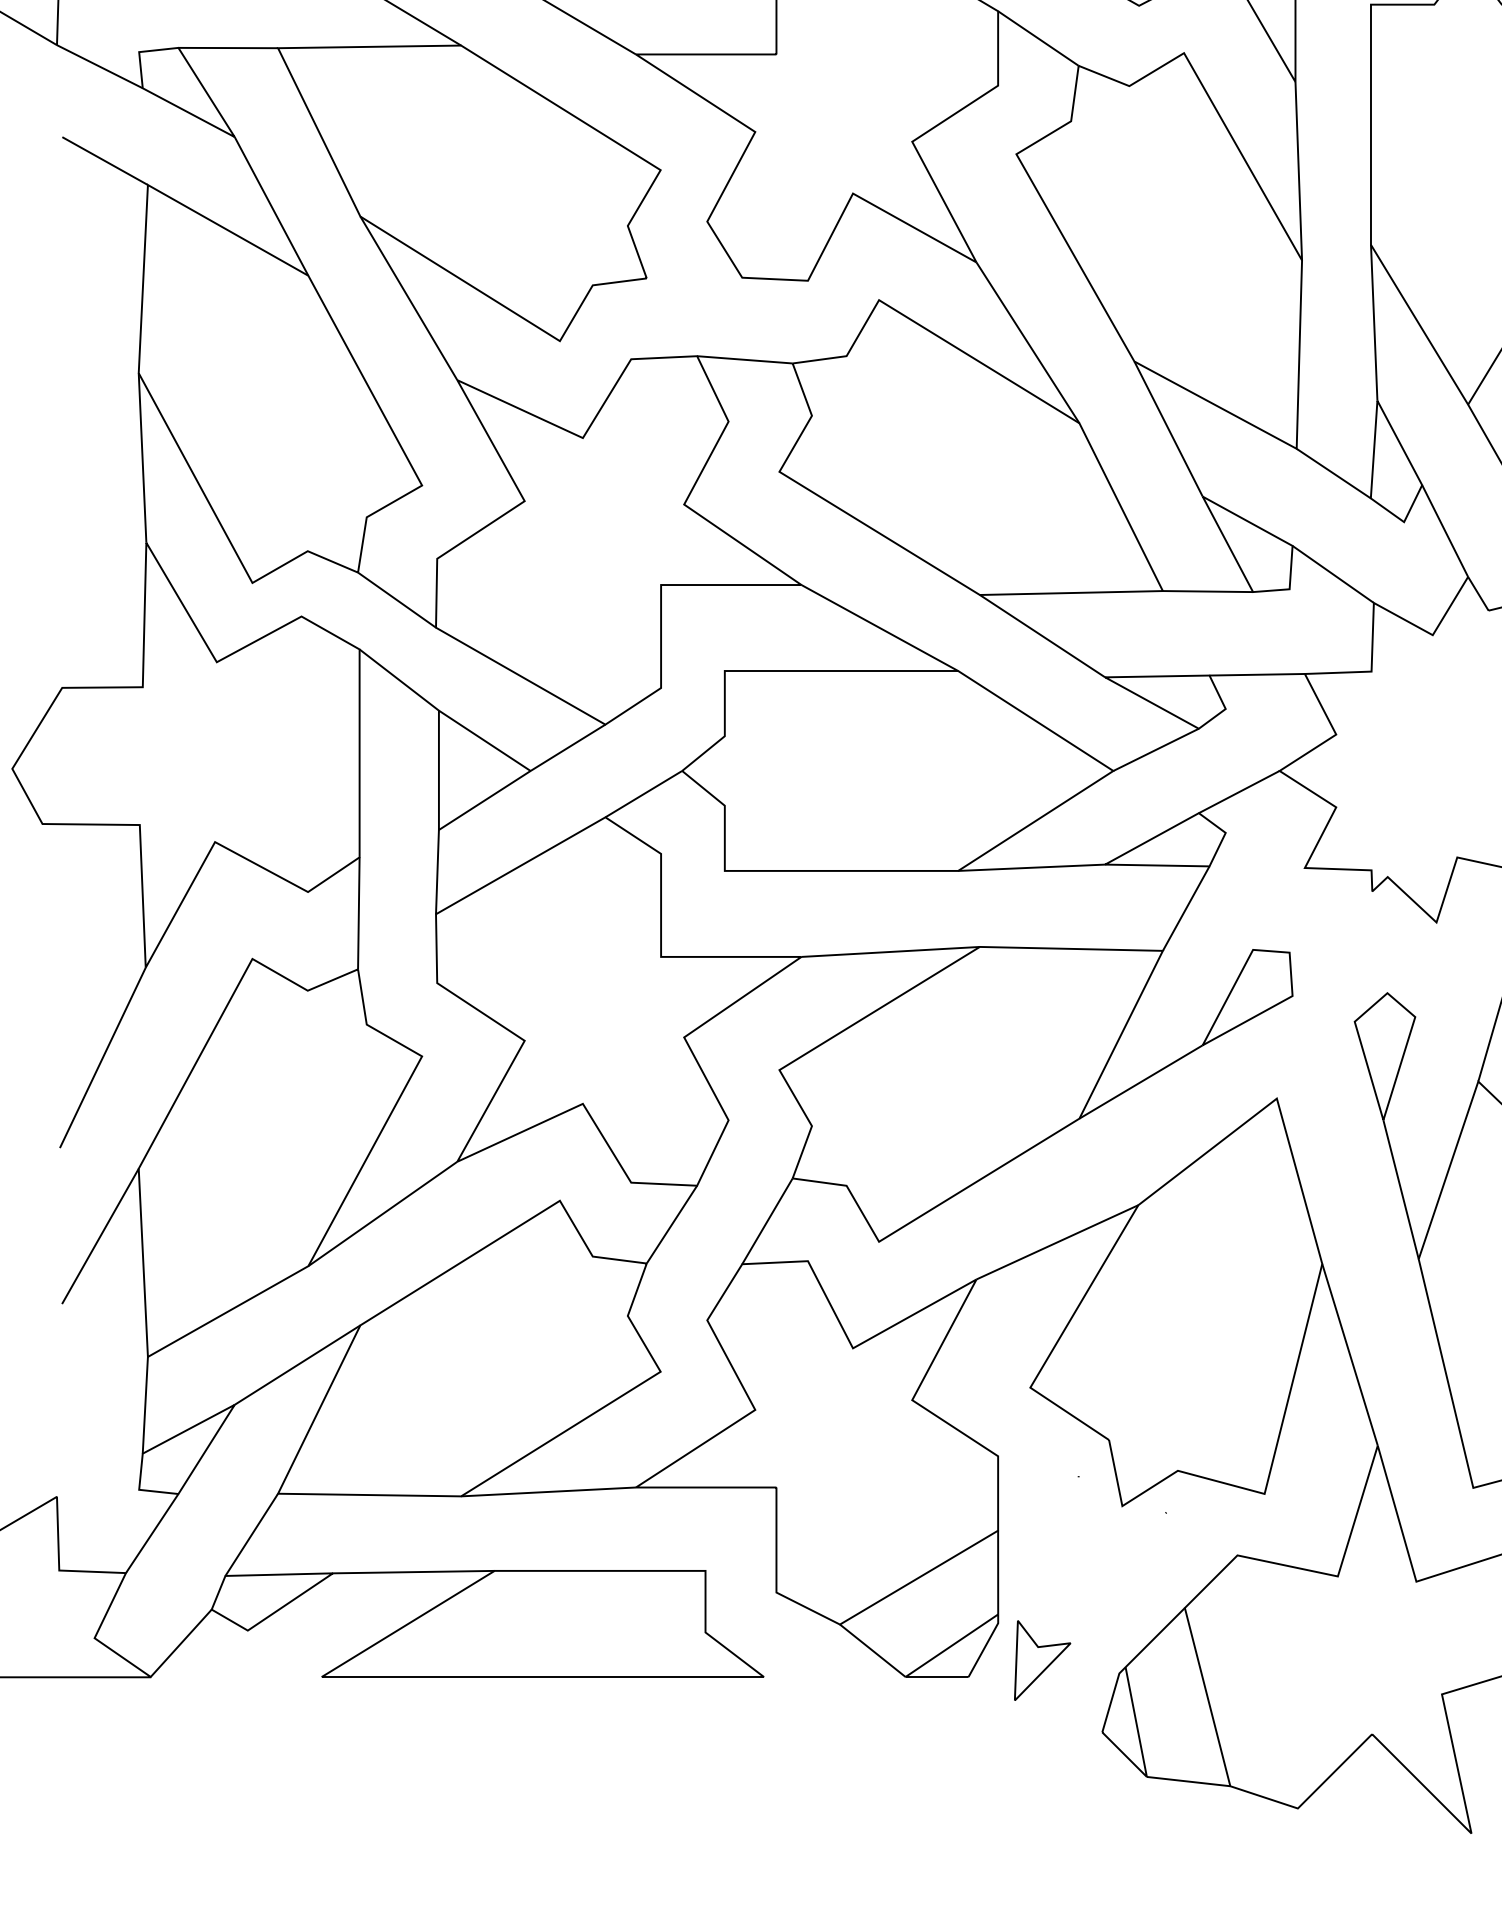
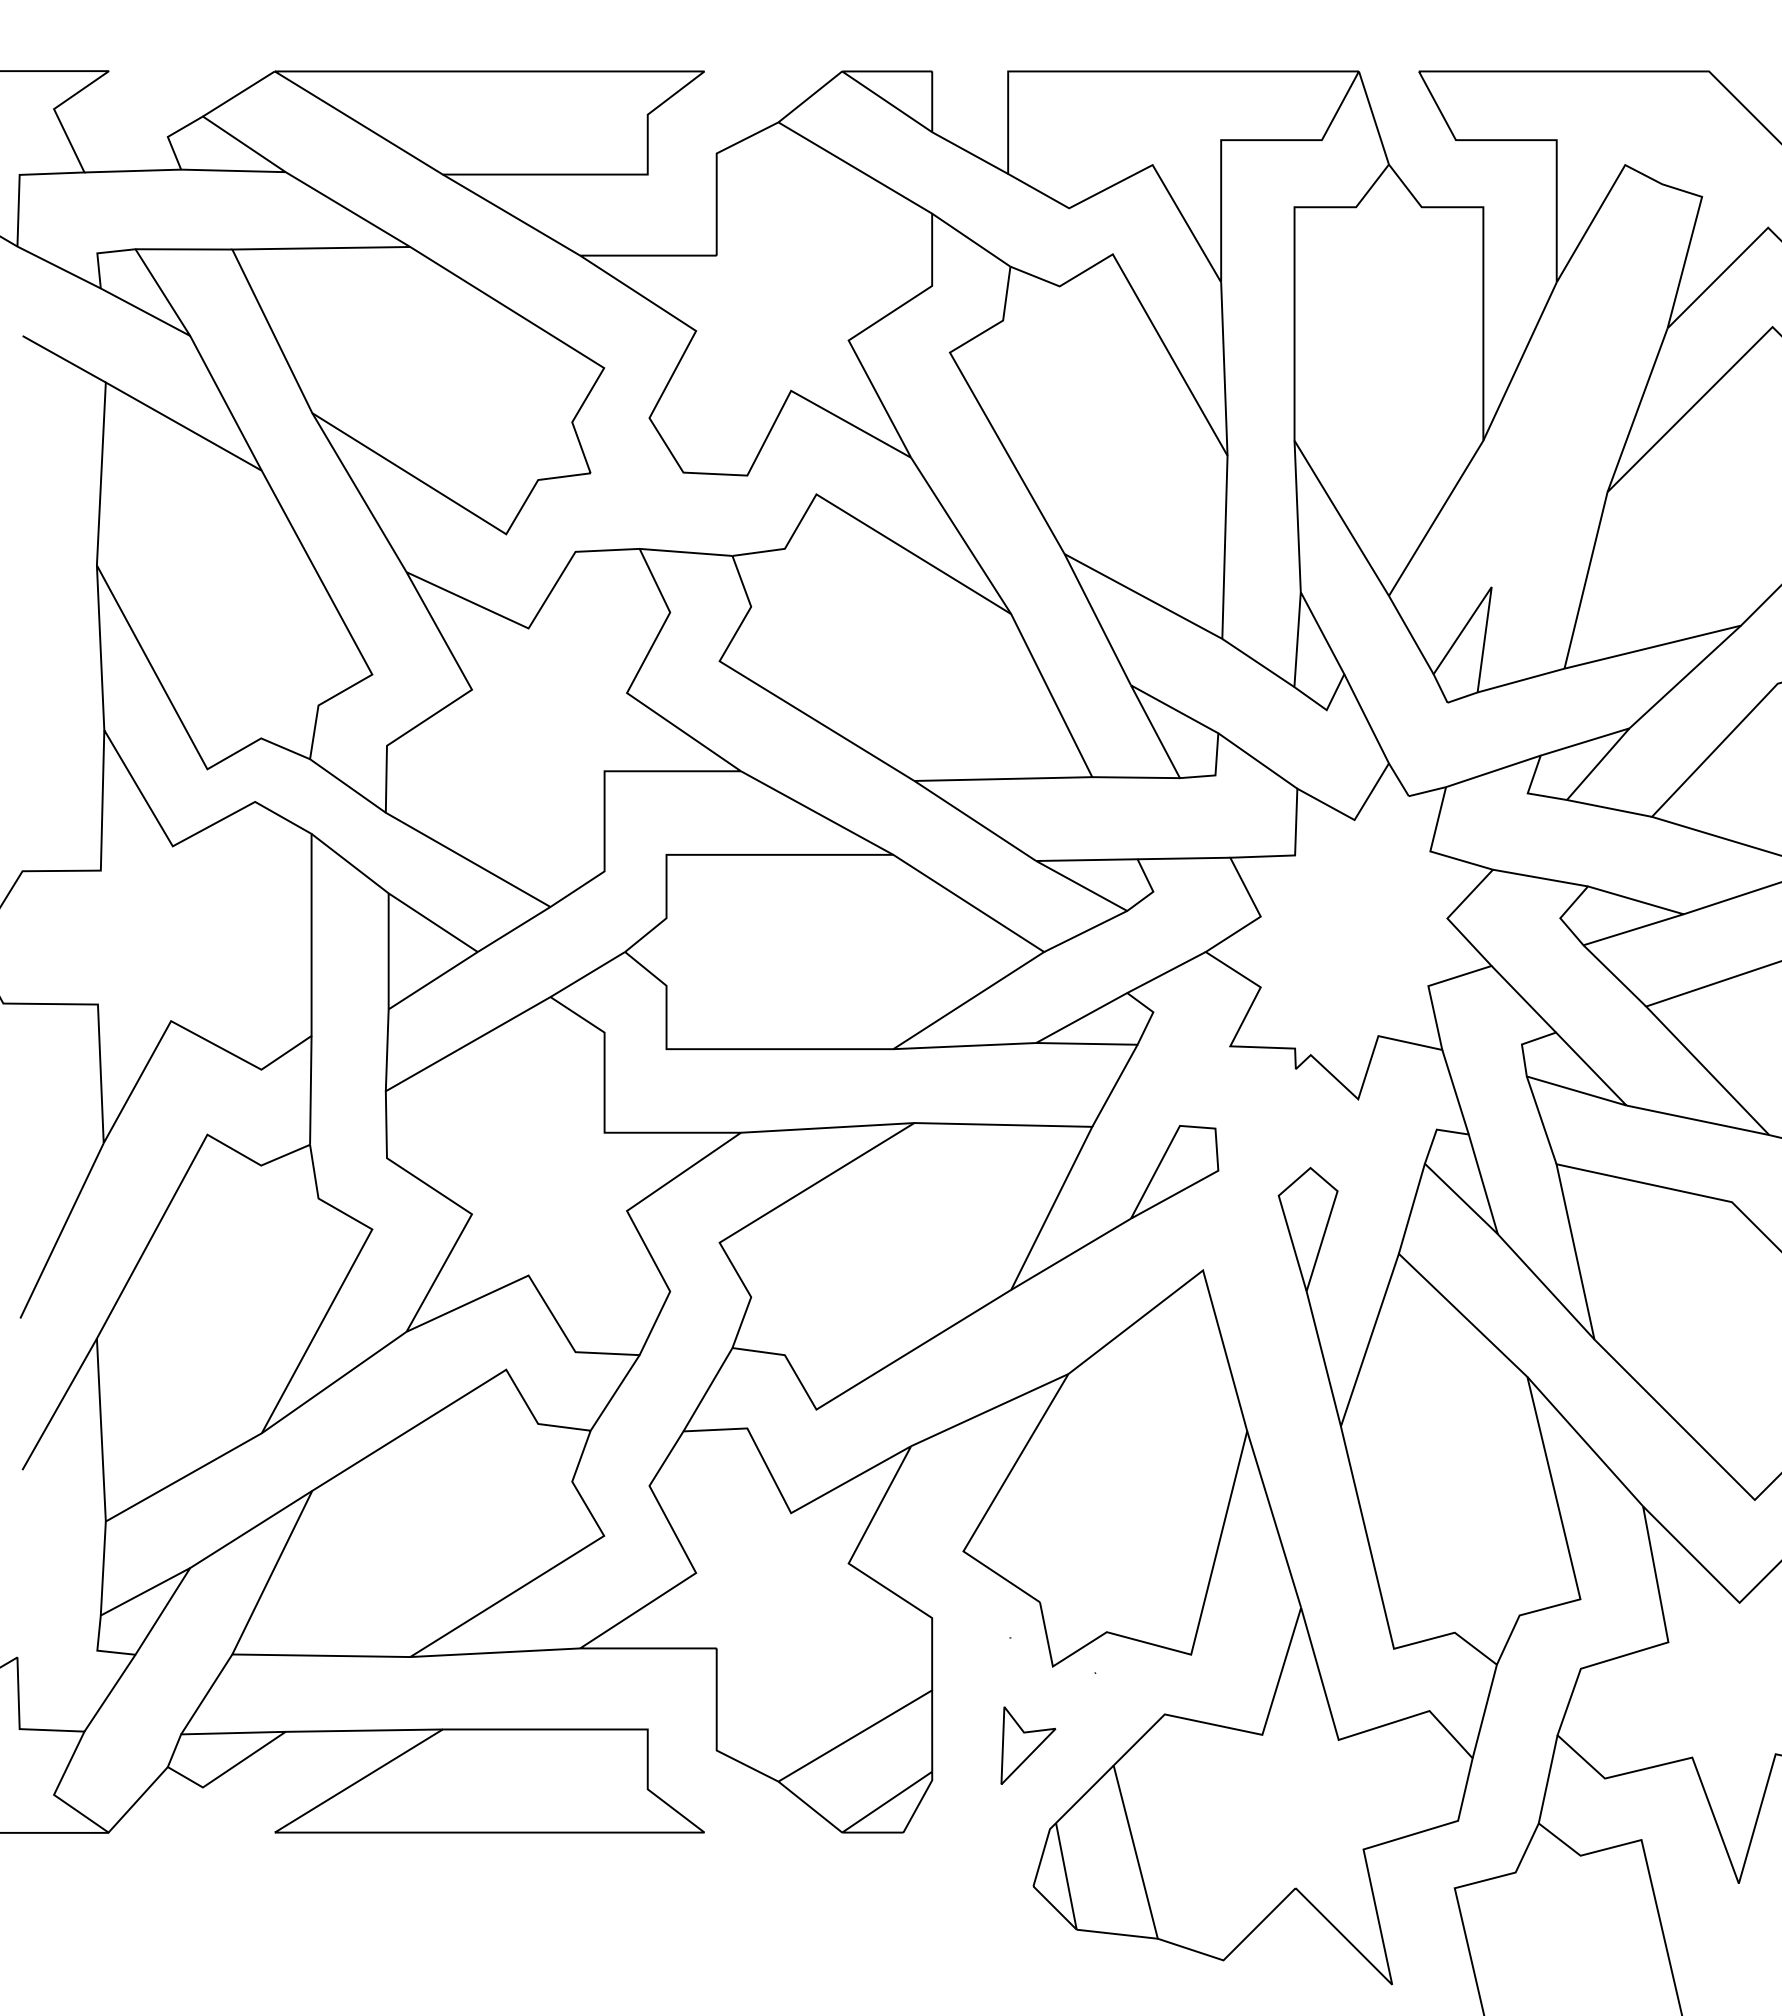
part: (1042, 1660) -> (1028, 1745), moved

